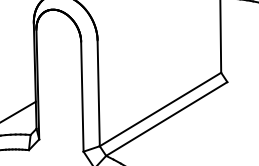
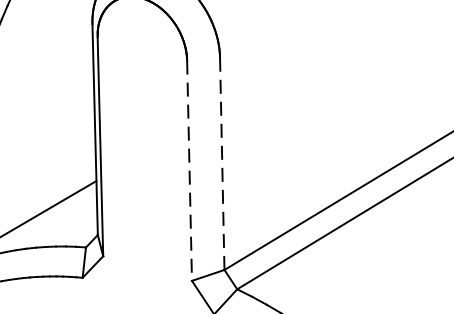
line: (98, 93) -> (221, 164), solid -> dashed
line: (82, 97) -> (189, 172), solid -> dashed

